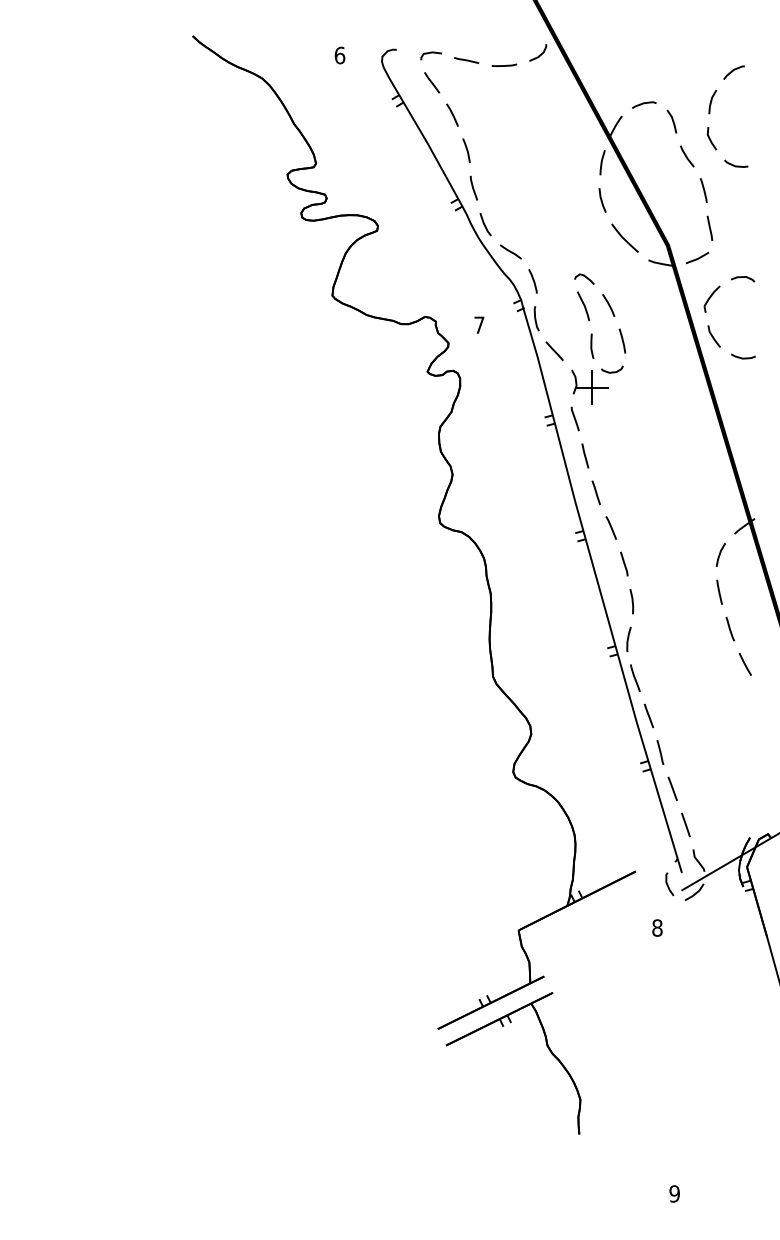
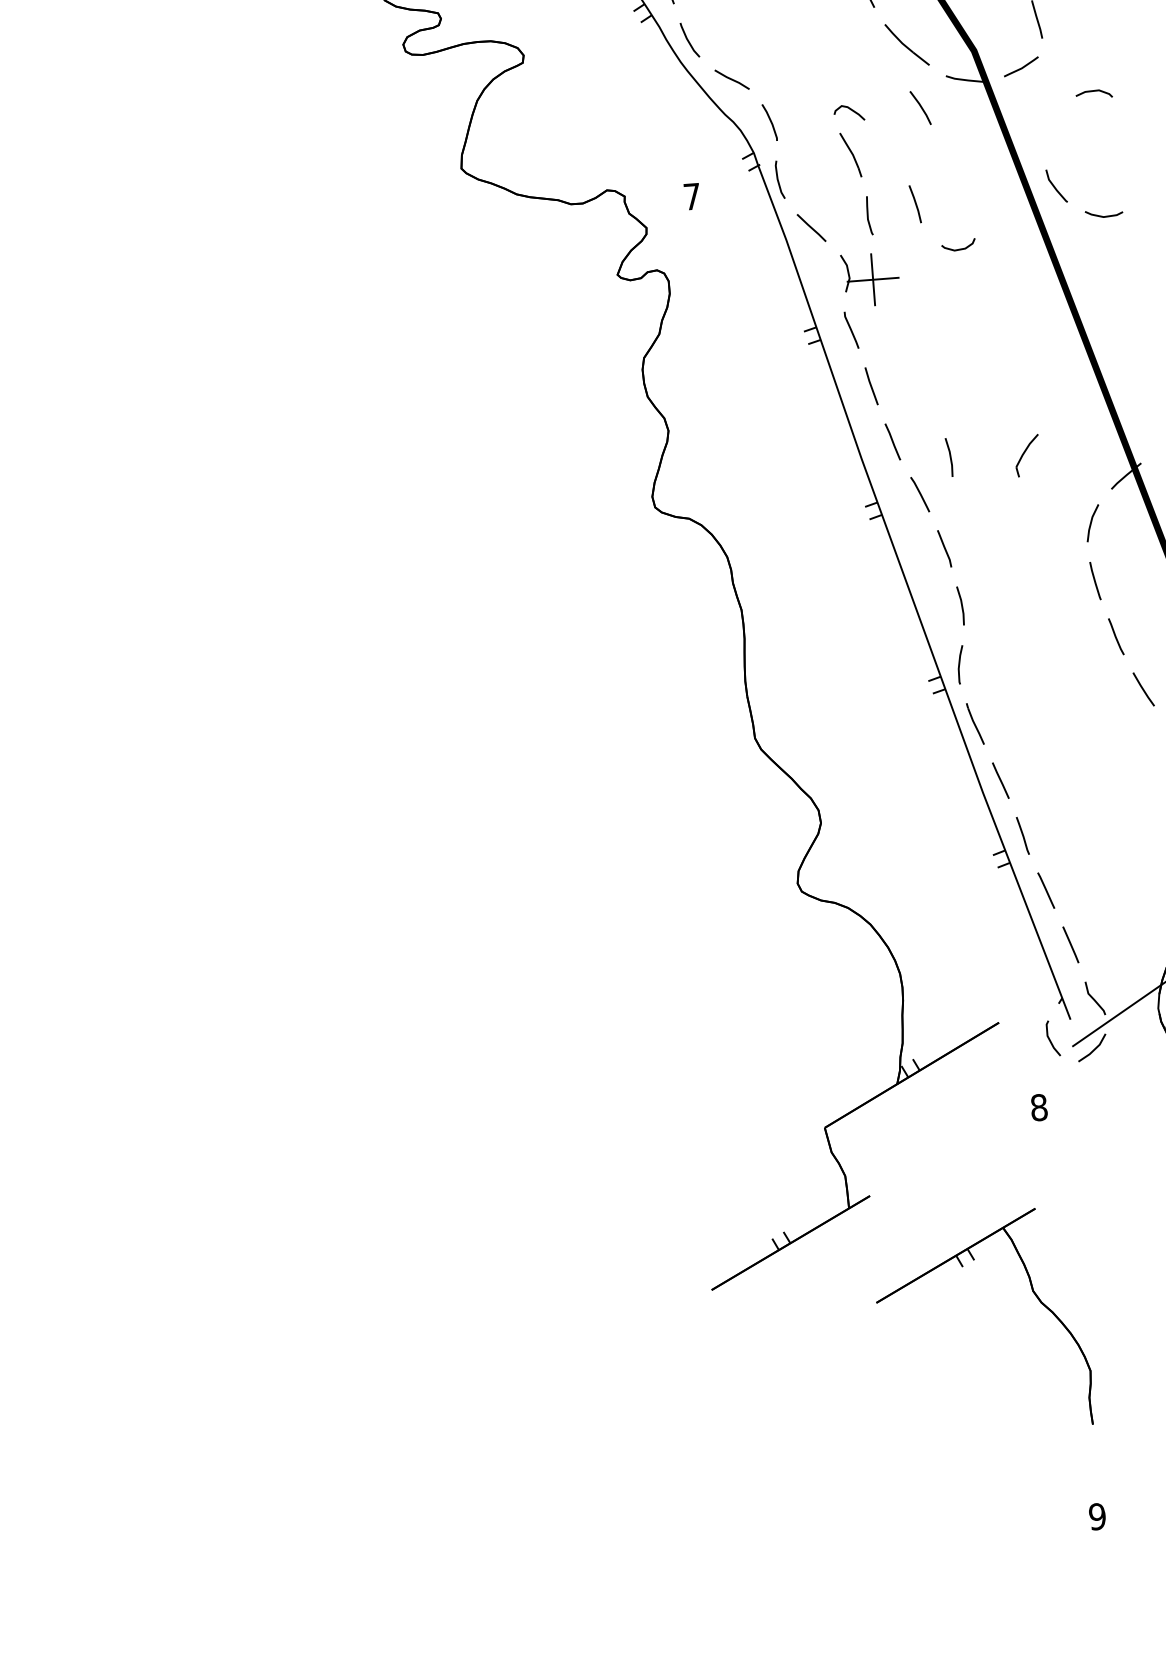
part: (711, 298) -> (1026, 454), moved
line: (608, 305) -> (920, 108), moved
curve: (612, 371) -> (959, 248), moved
line: (631, 505) -> (948, 457), added
part: (546, 1046) -> (1031, 1292), moved

